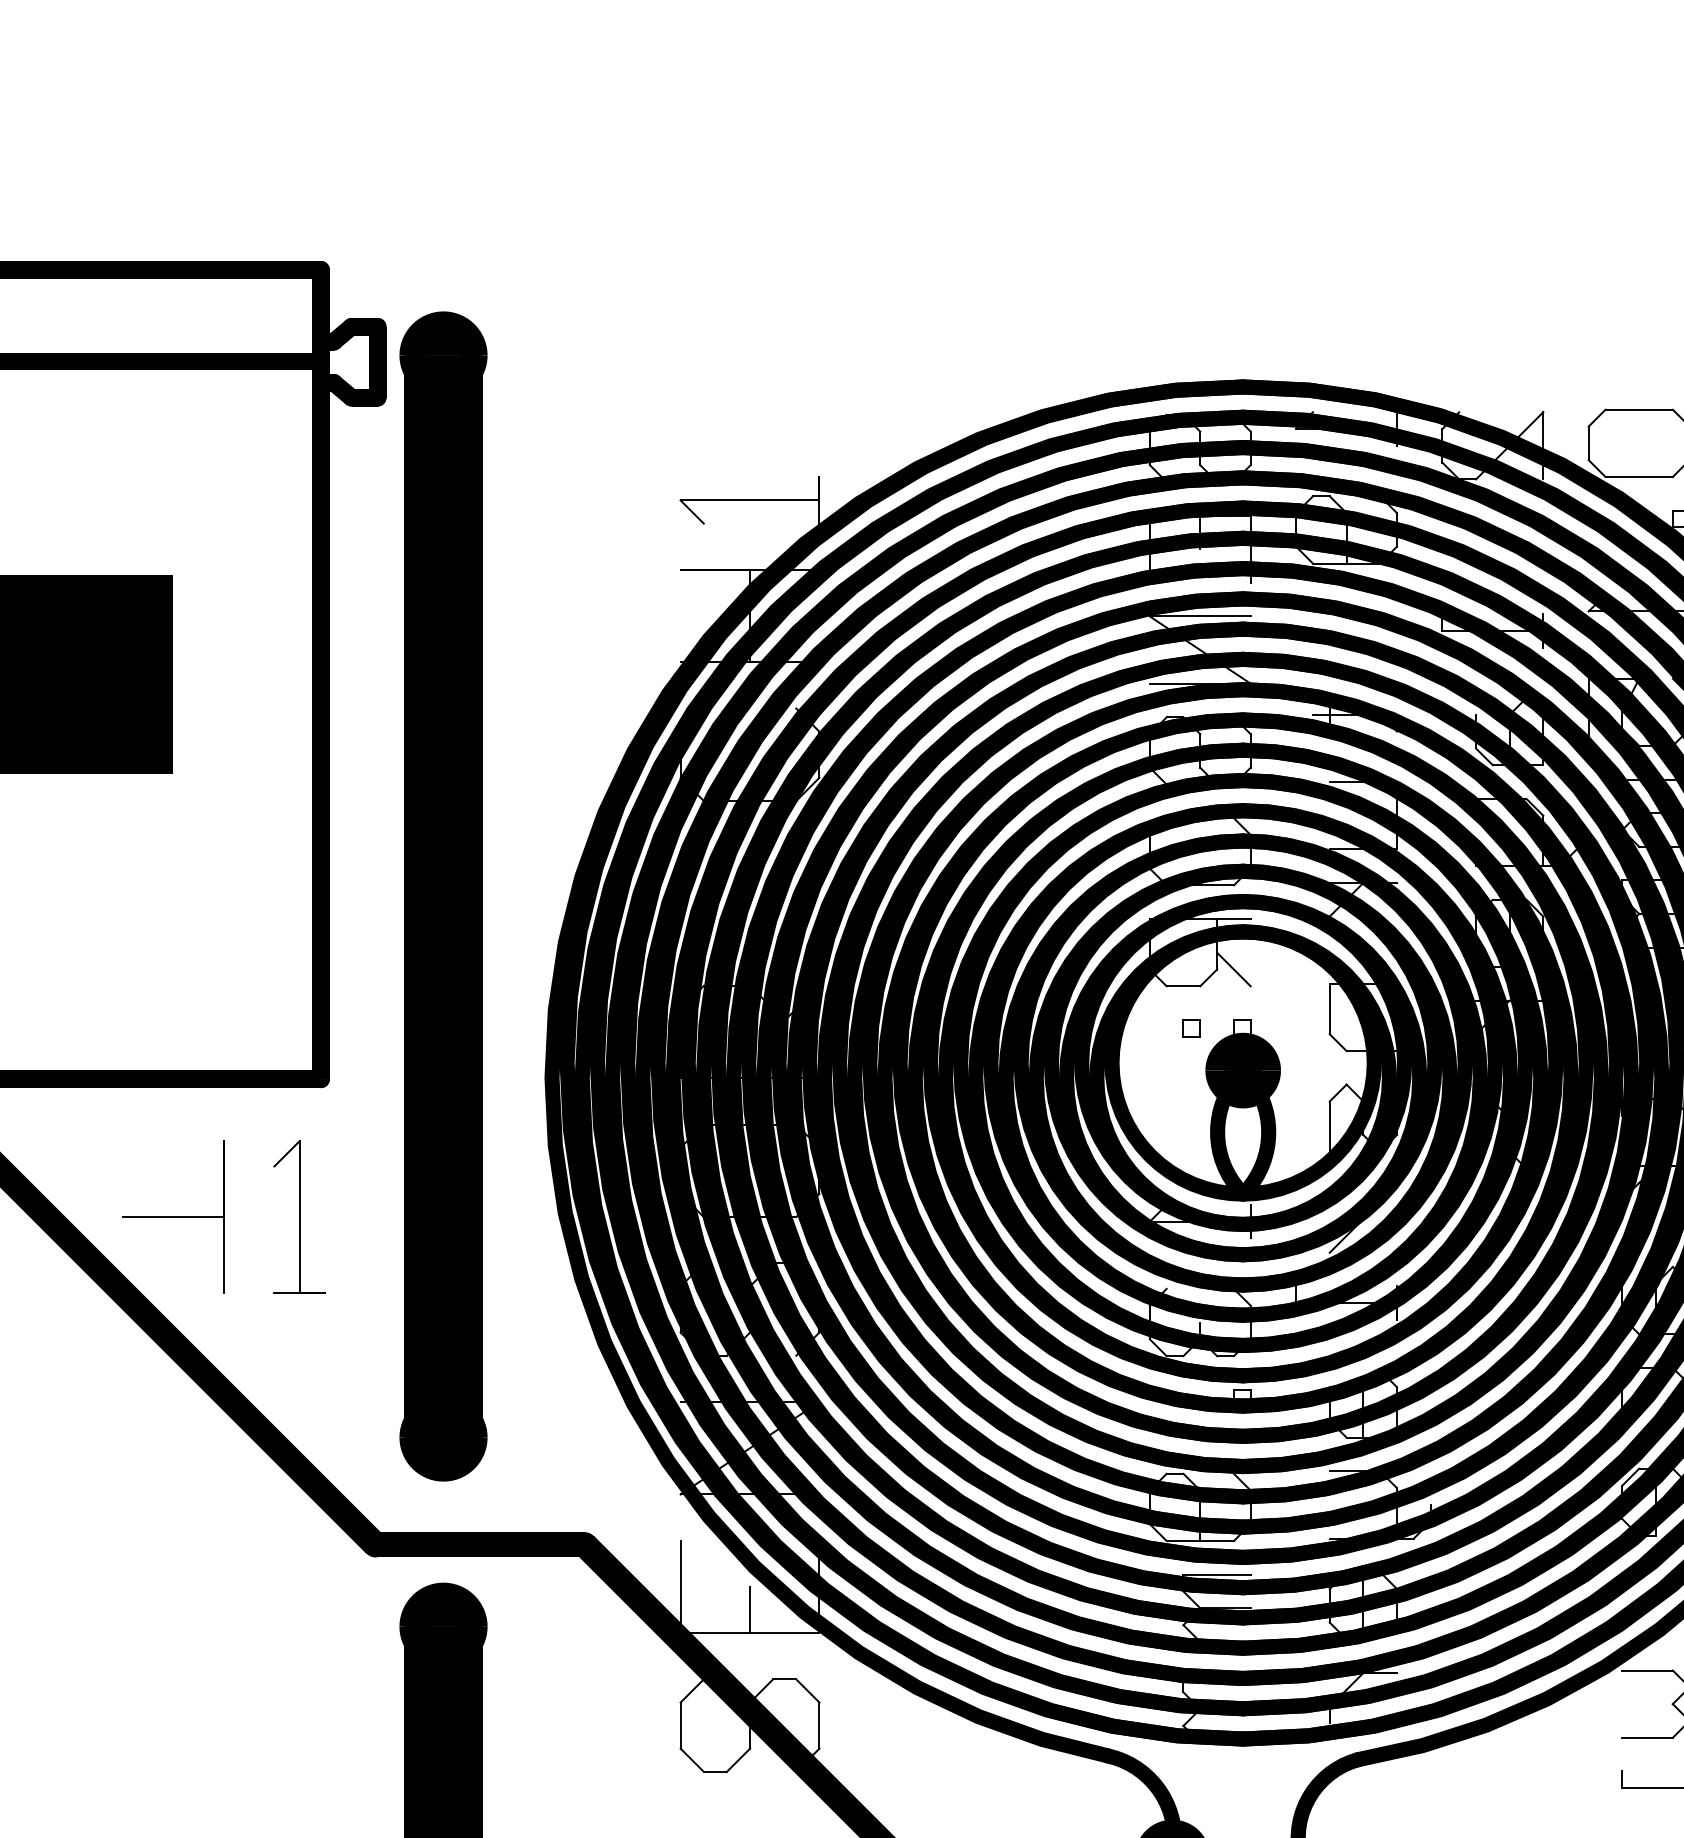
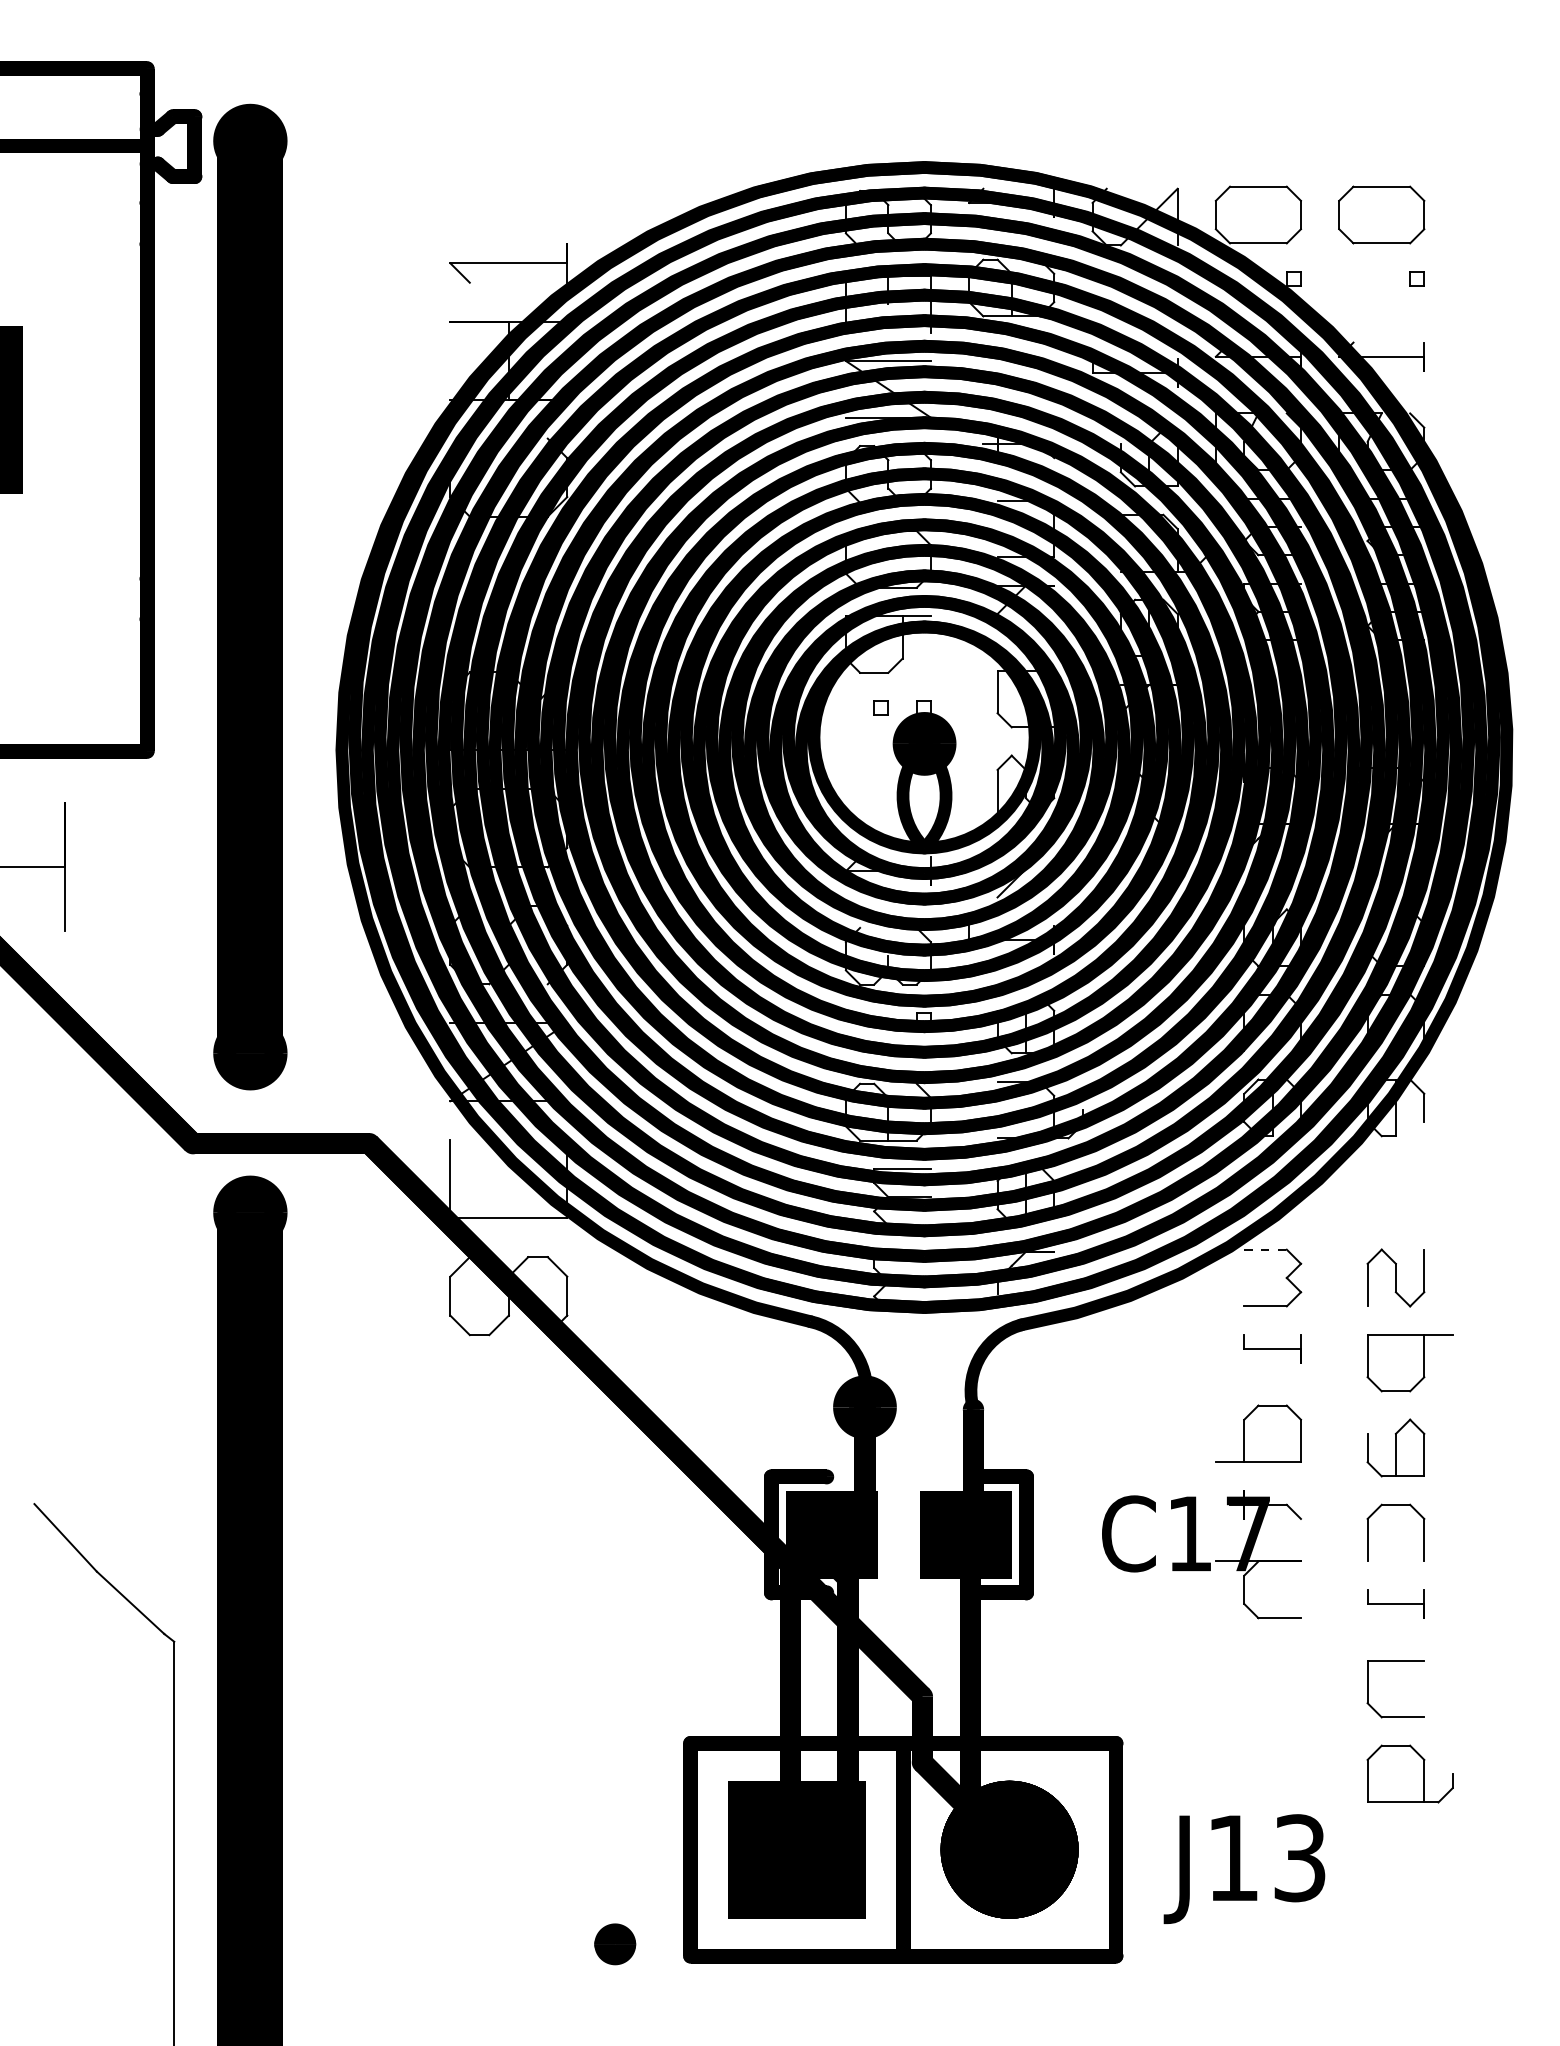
line: (1233, 969) -> (916, 658), removed
part: (298, 1216) -> (128, 866), removed
line: (749, 1609) -> (508, 1198), removed
line: (1648, 1670) -> (1266, 1249), solid -> dashed

